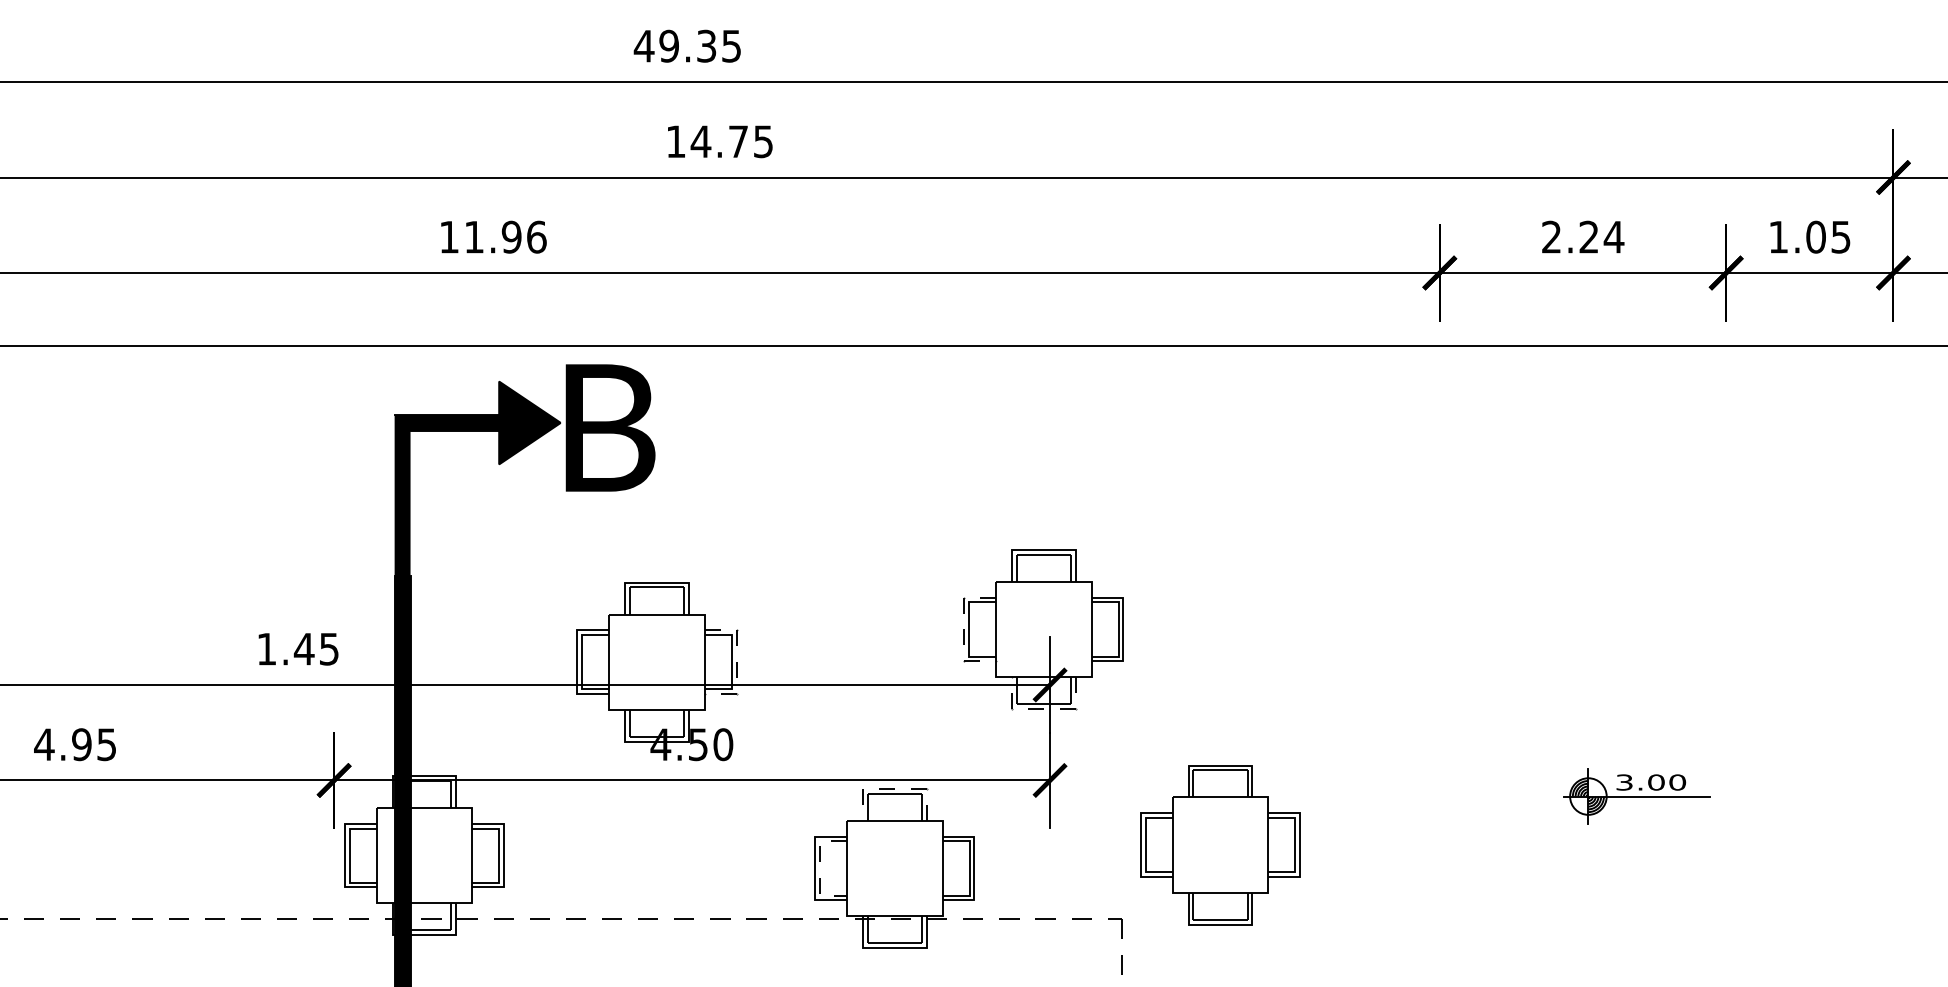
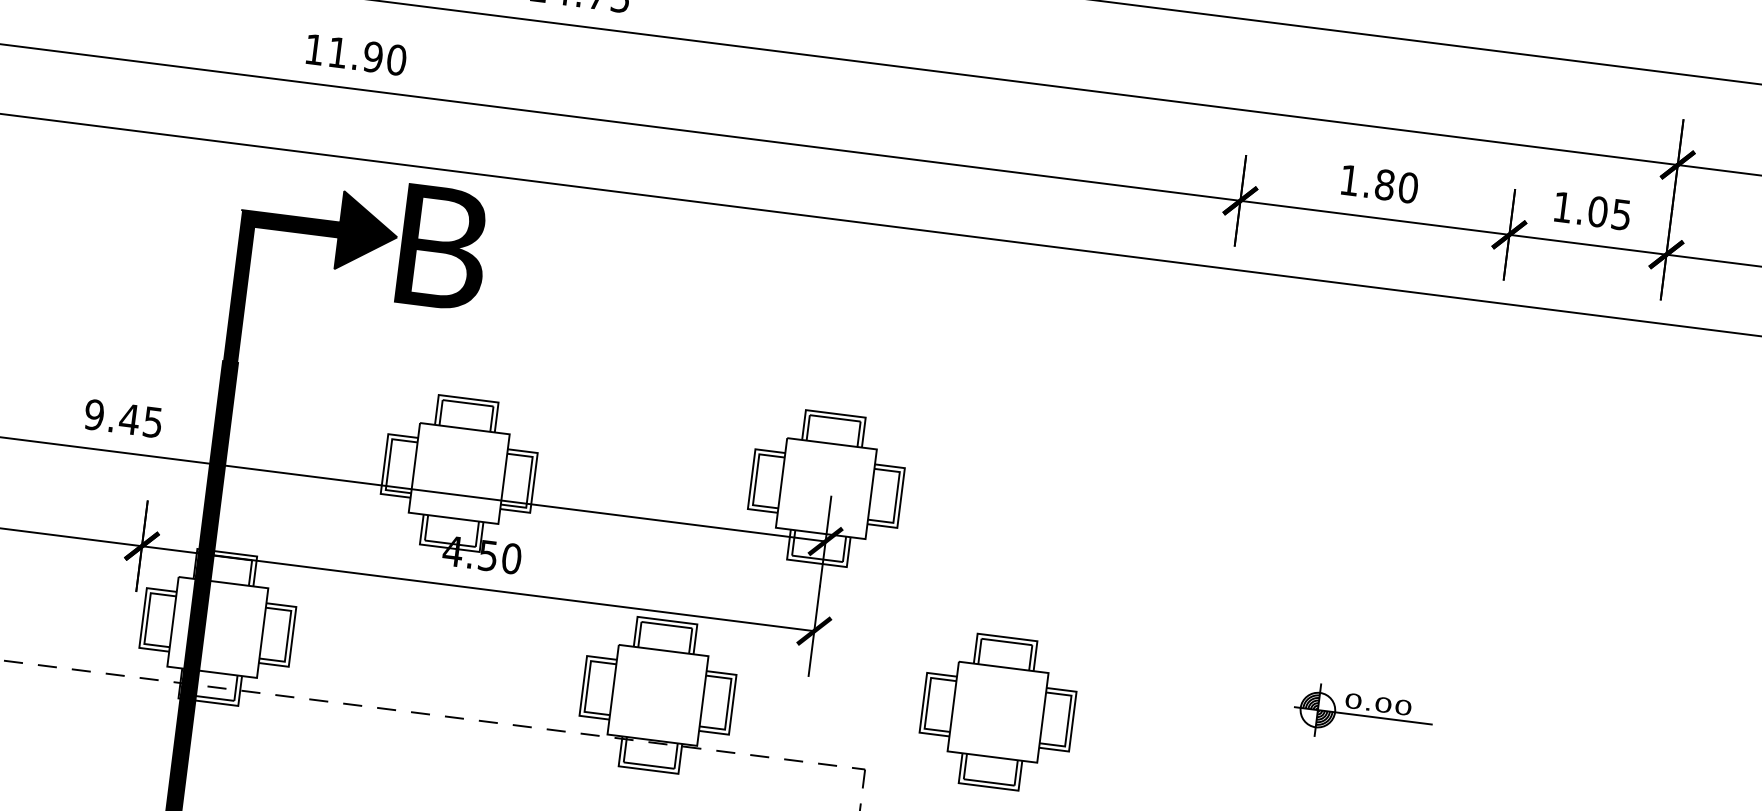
text: (536, 236) -> (396, 59), 11.96 -> 11.90
text: (1583, 236) -> (1379, 183), 2.24 -> 1.80
line: (964, 629) -> (751, 479), dashed -> solid
text: (266, 648) -> (94, 414), 1.45 -> 9.45
line: (736, 662) -> (533, 483), dashed -> solid
line: (1043, 709) -> (816, 563), dashed -> solid
text: (1624, 782) -> (1353, 701), 3.00 -> 0.00
line: (894, 788) -> (667, 620), dashed -> solid
part: (1220, 845) -> (998, 712), moved
line: (819, 868) -> (587, 686), dashed -> solid

